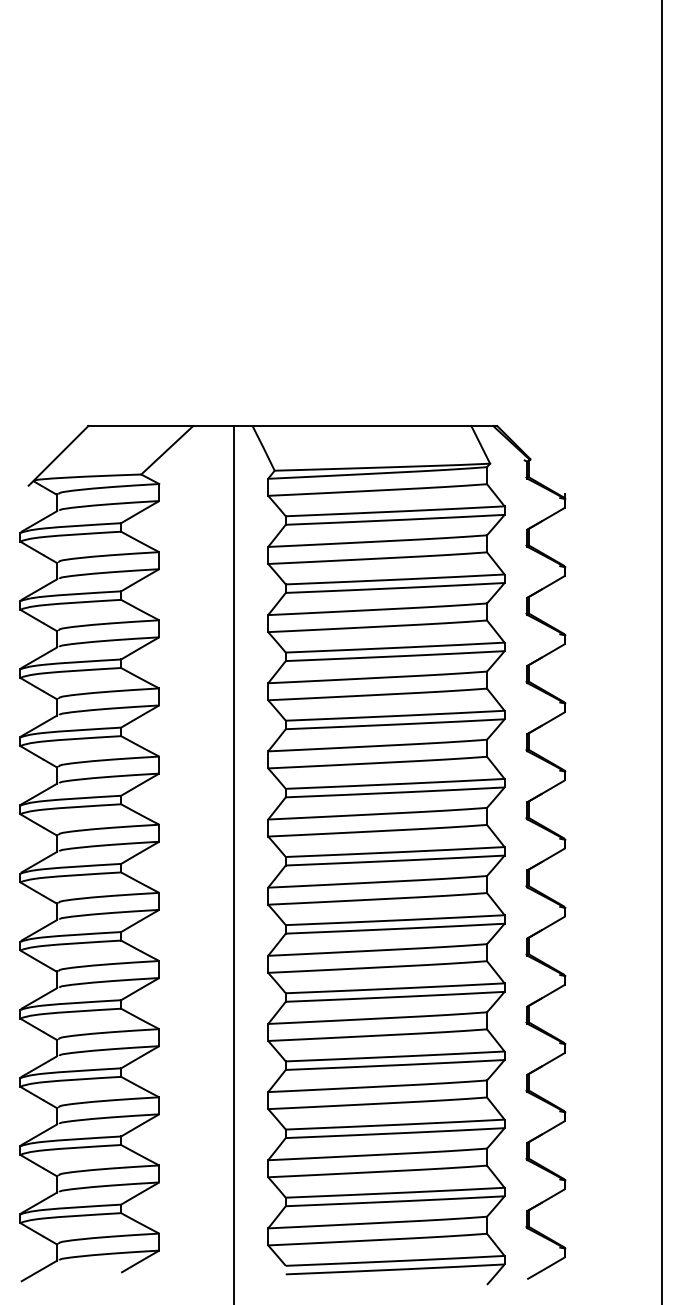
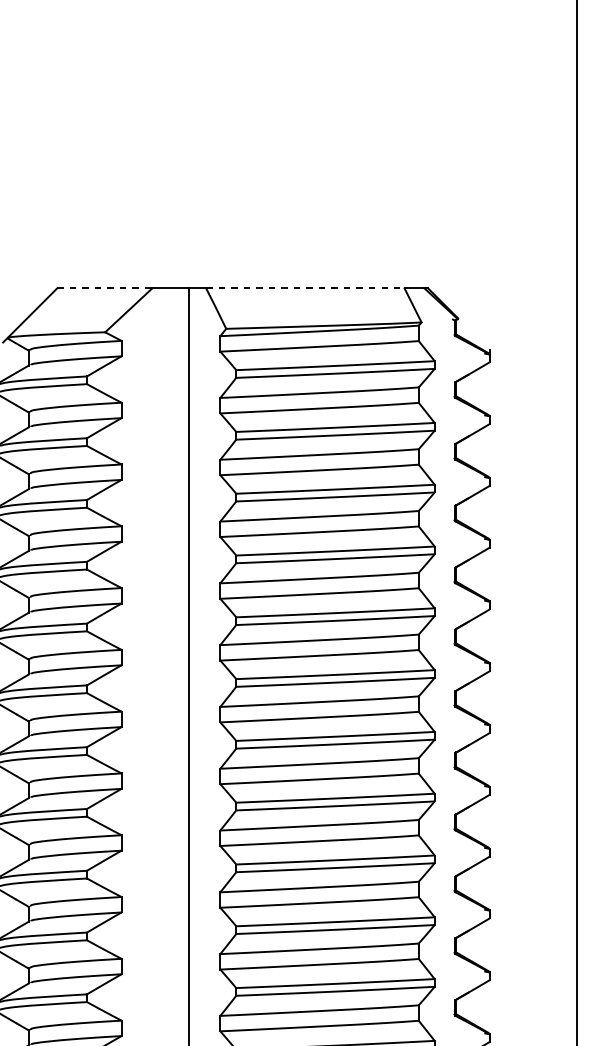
line: (141, 426) -> (105, 288), solid -> dashed
line: (362, 426) -> (305, 288), solid -> dashed

